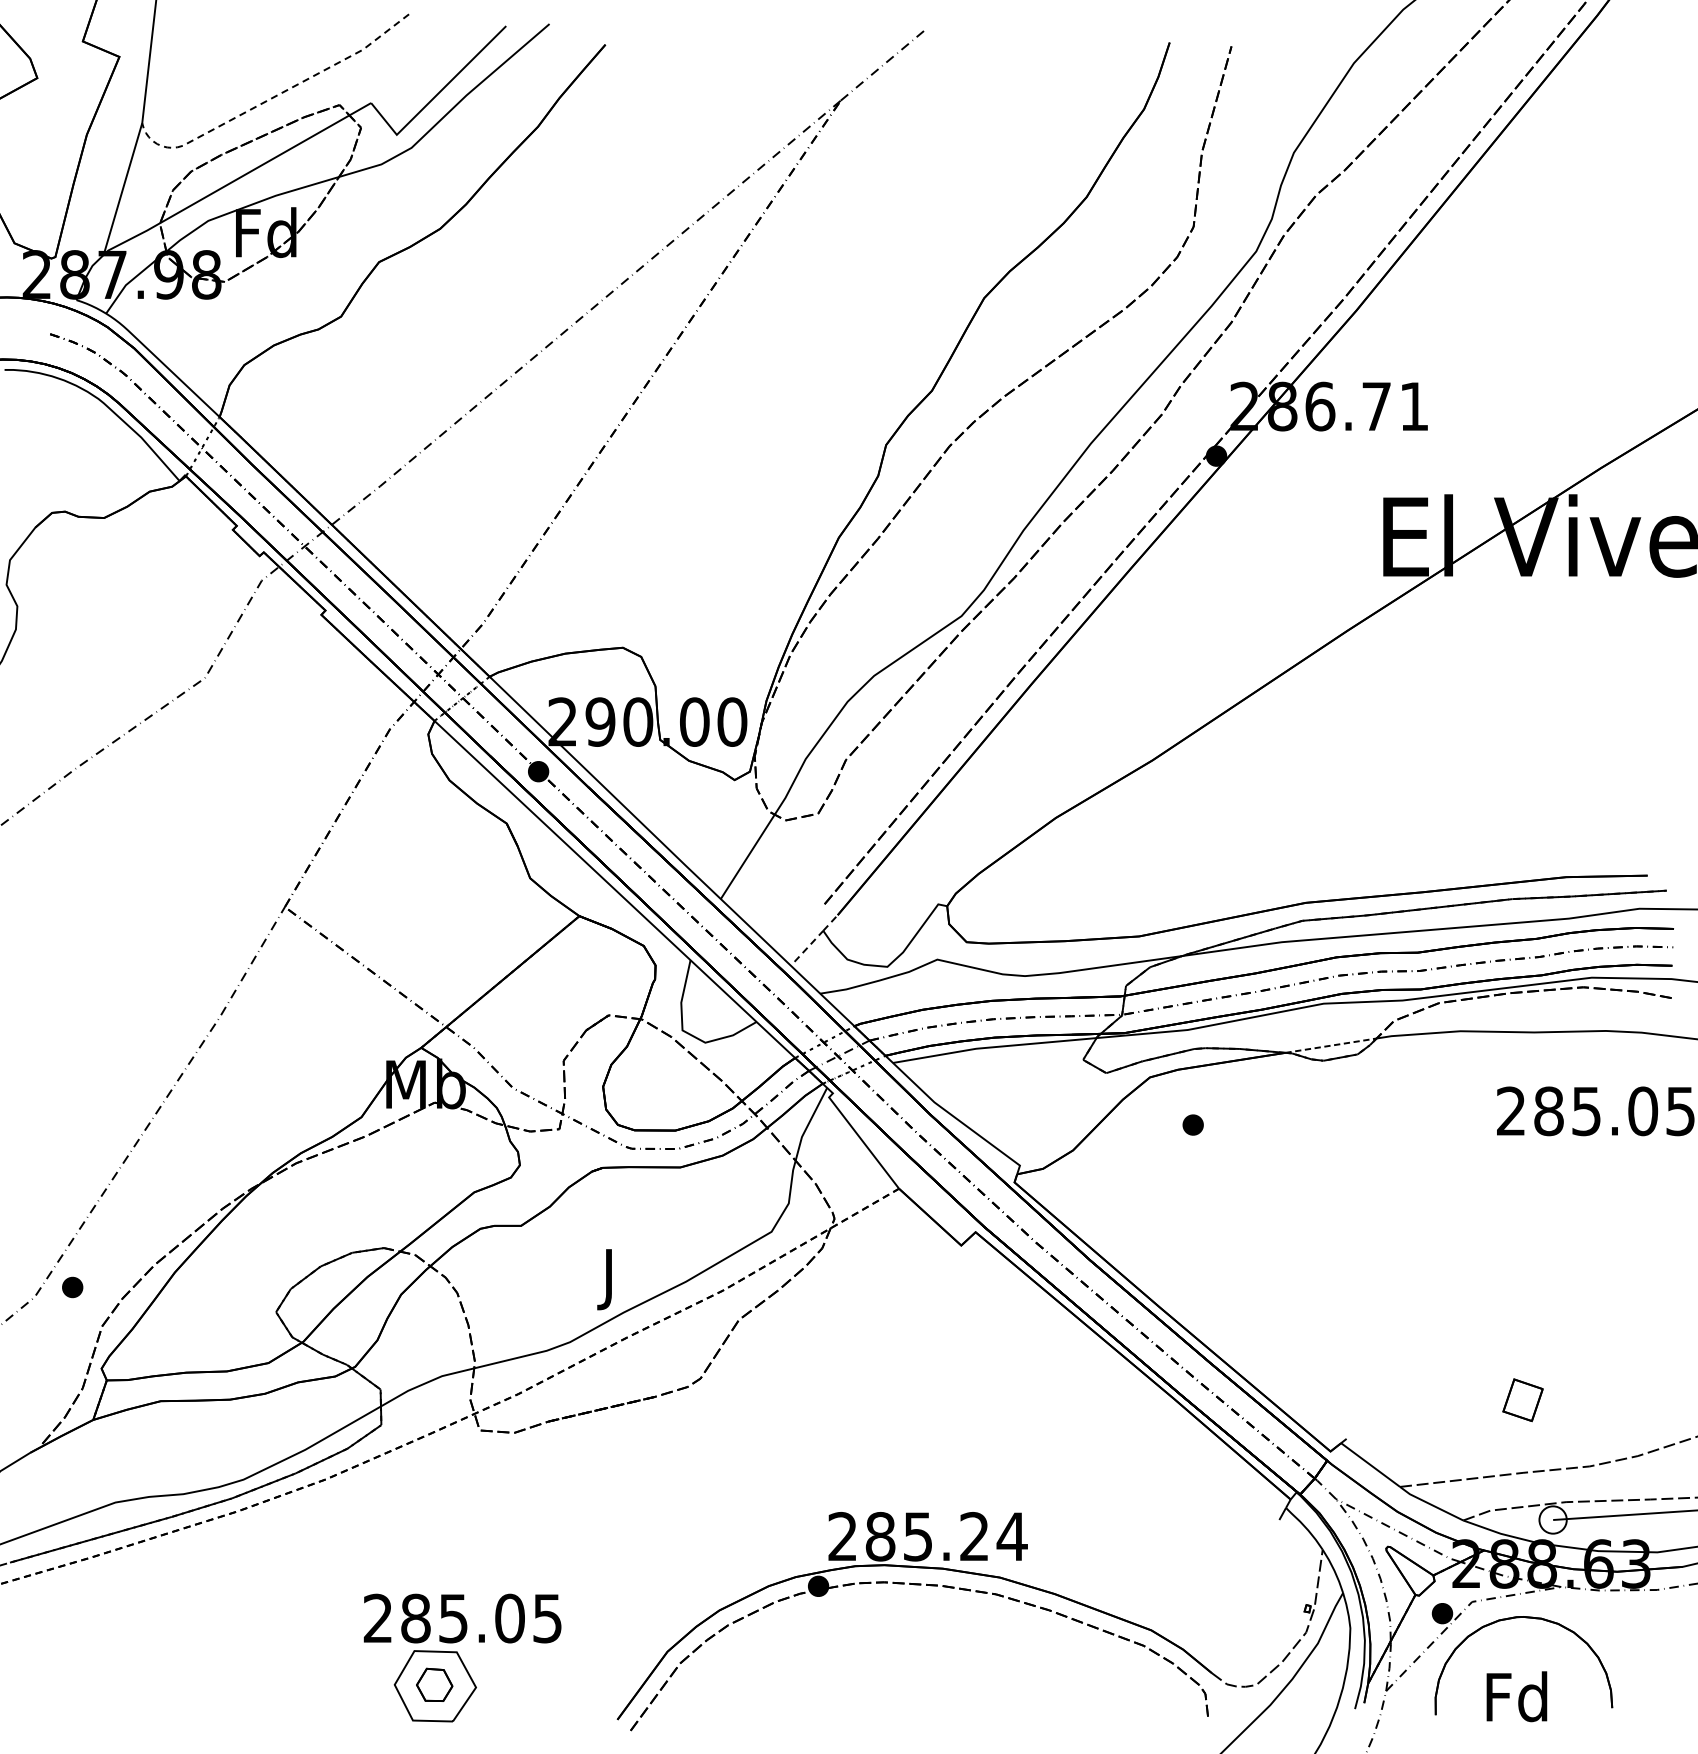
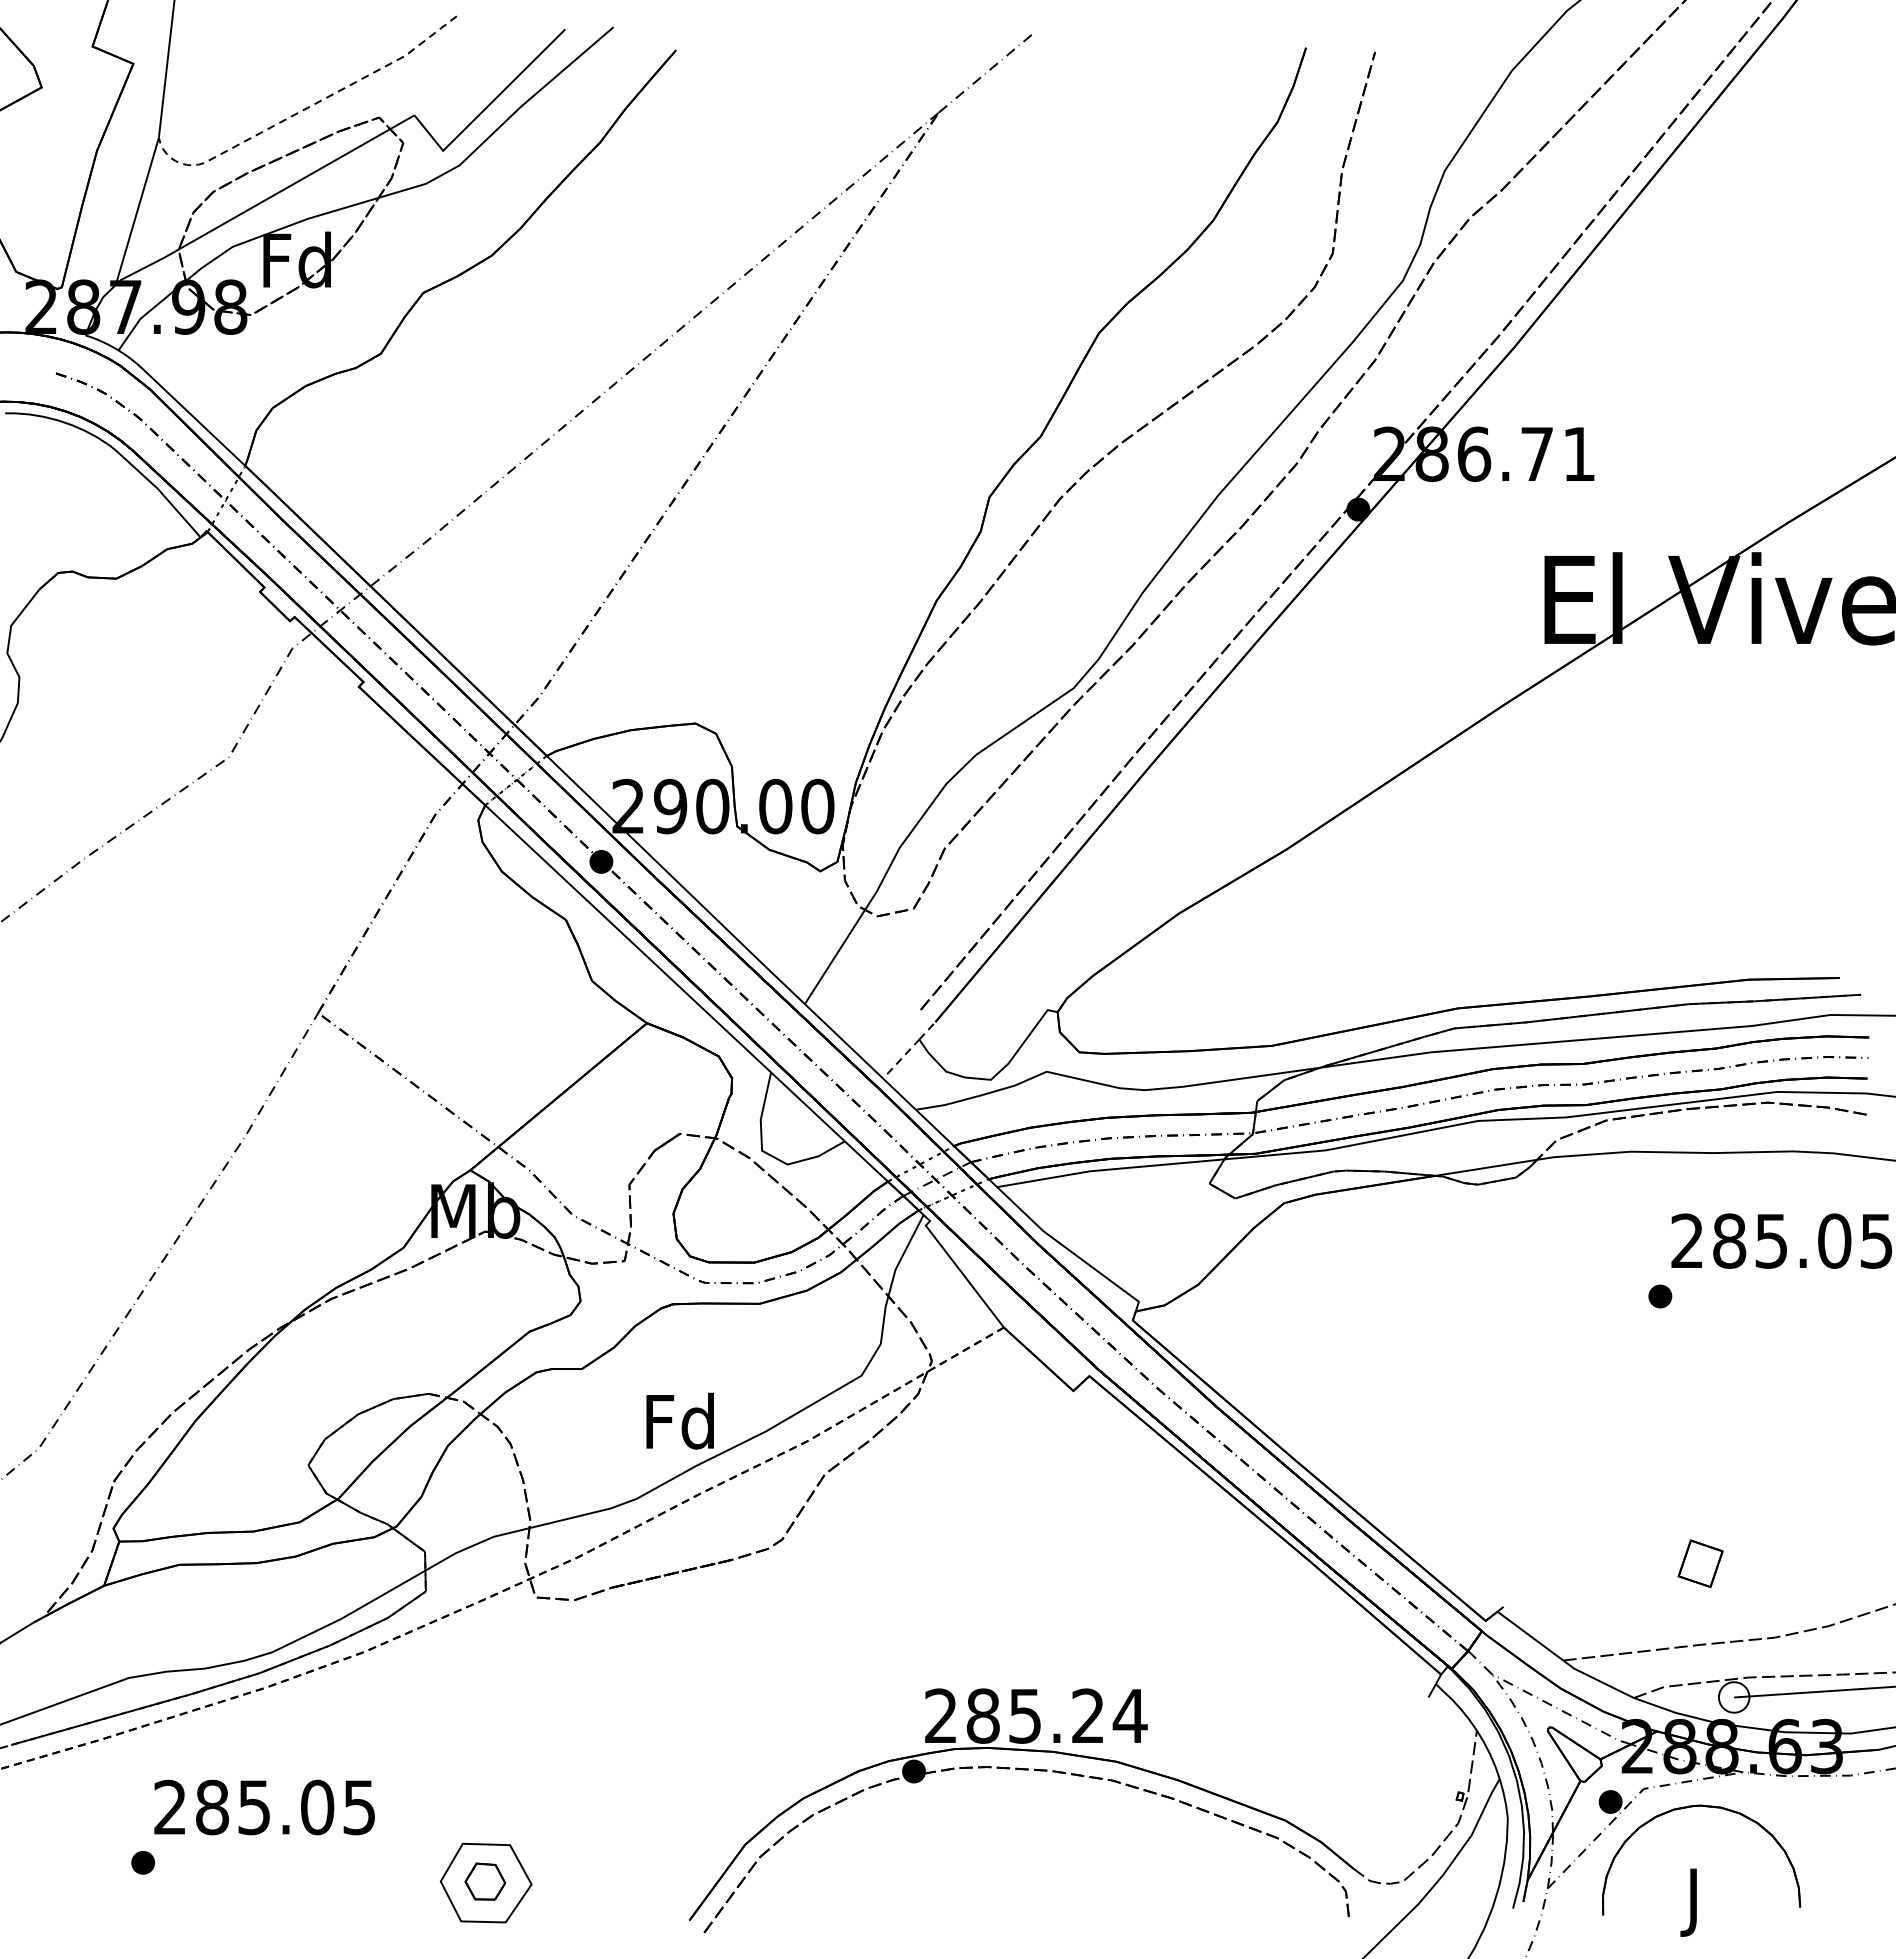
line: (1331, 1045) -> (1486, 1167), dashed -> solid
part: (1193, 1125) -> (1660, 1296), moved
text: (608, 1278) -> (679, 1427), J -> Fd
part: (72, 1287) -> (142, 1862), moved
text: (462, 1618) -> (264, 1807), moved
text: (1516, 1702) -> (1693, 1901), Fd -> J

